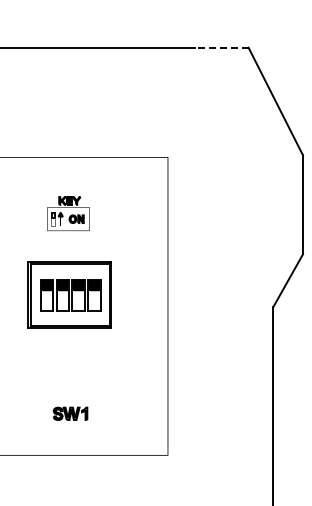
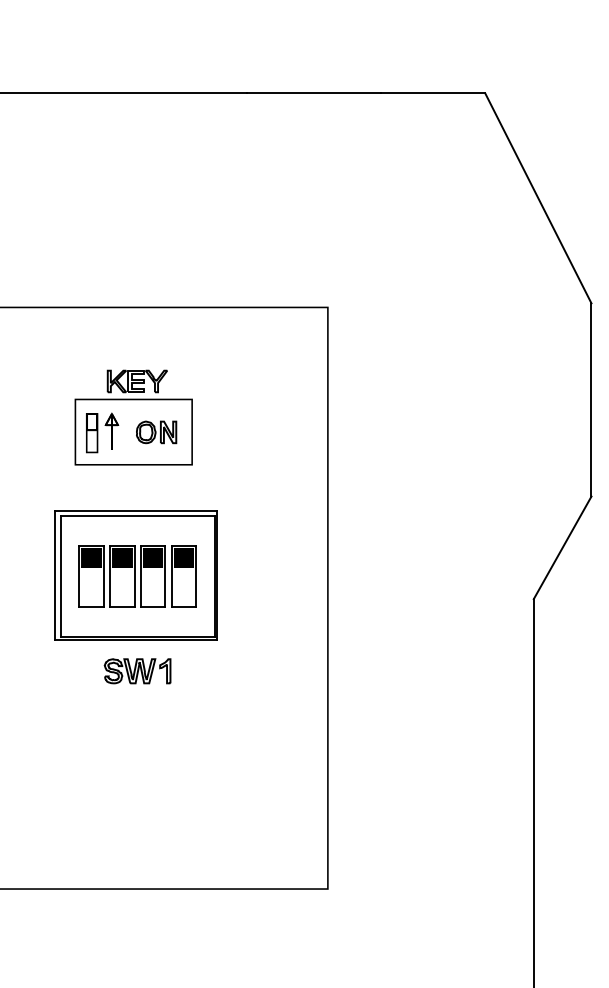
line: (221, 47) -> (432, 92), dashed -> solid
part: (68, 213) -> (133, 416), size x1.43
part: (70, 413) -> (137, 670), moved

